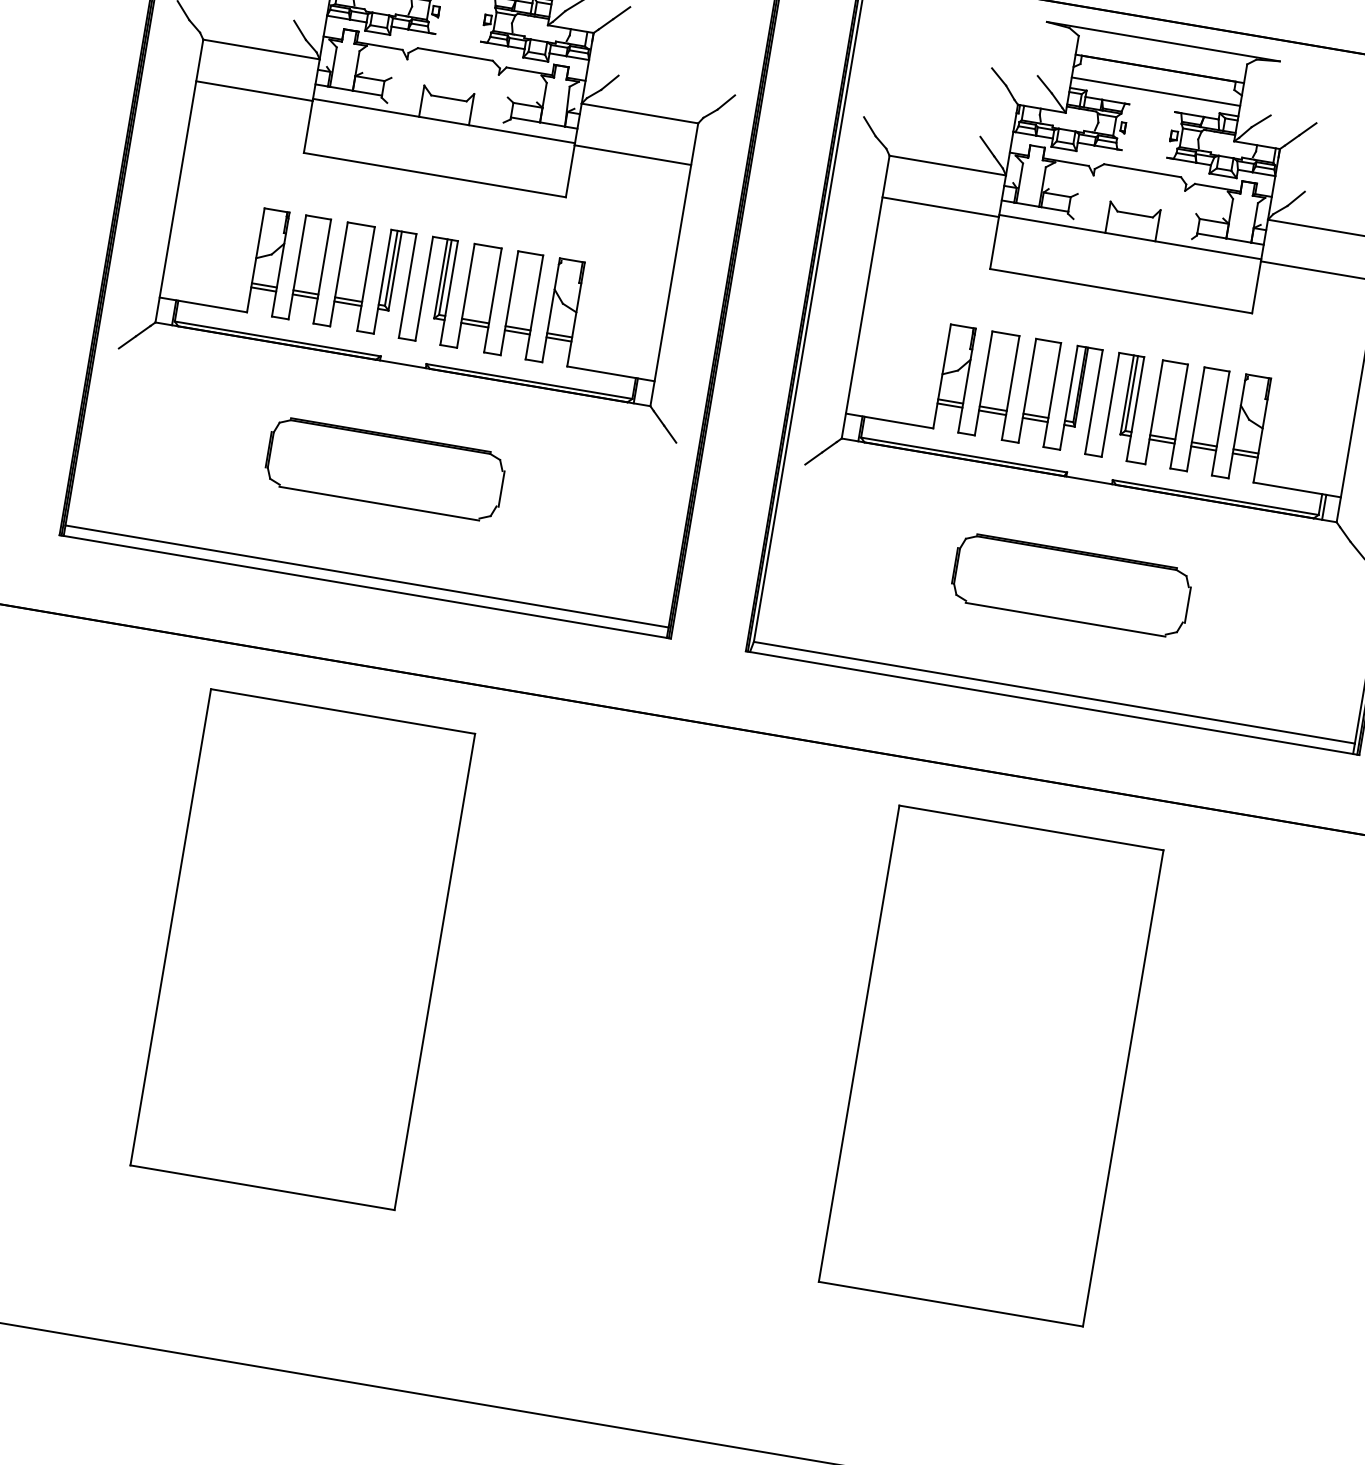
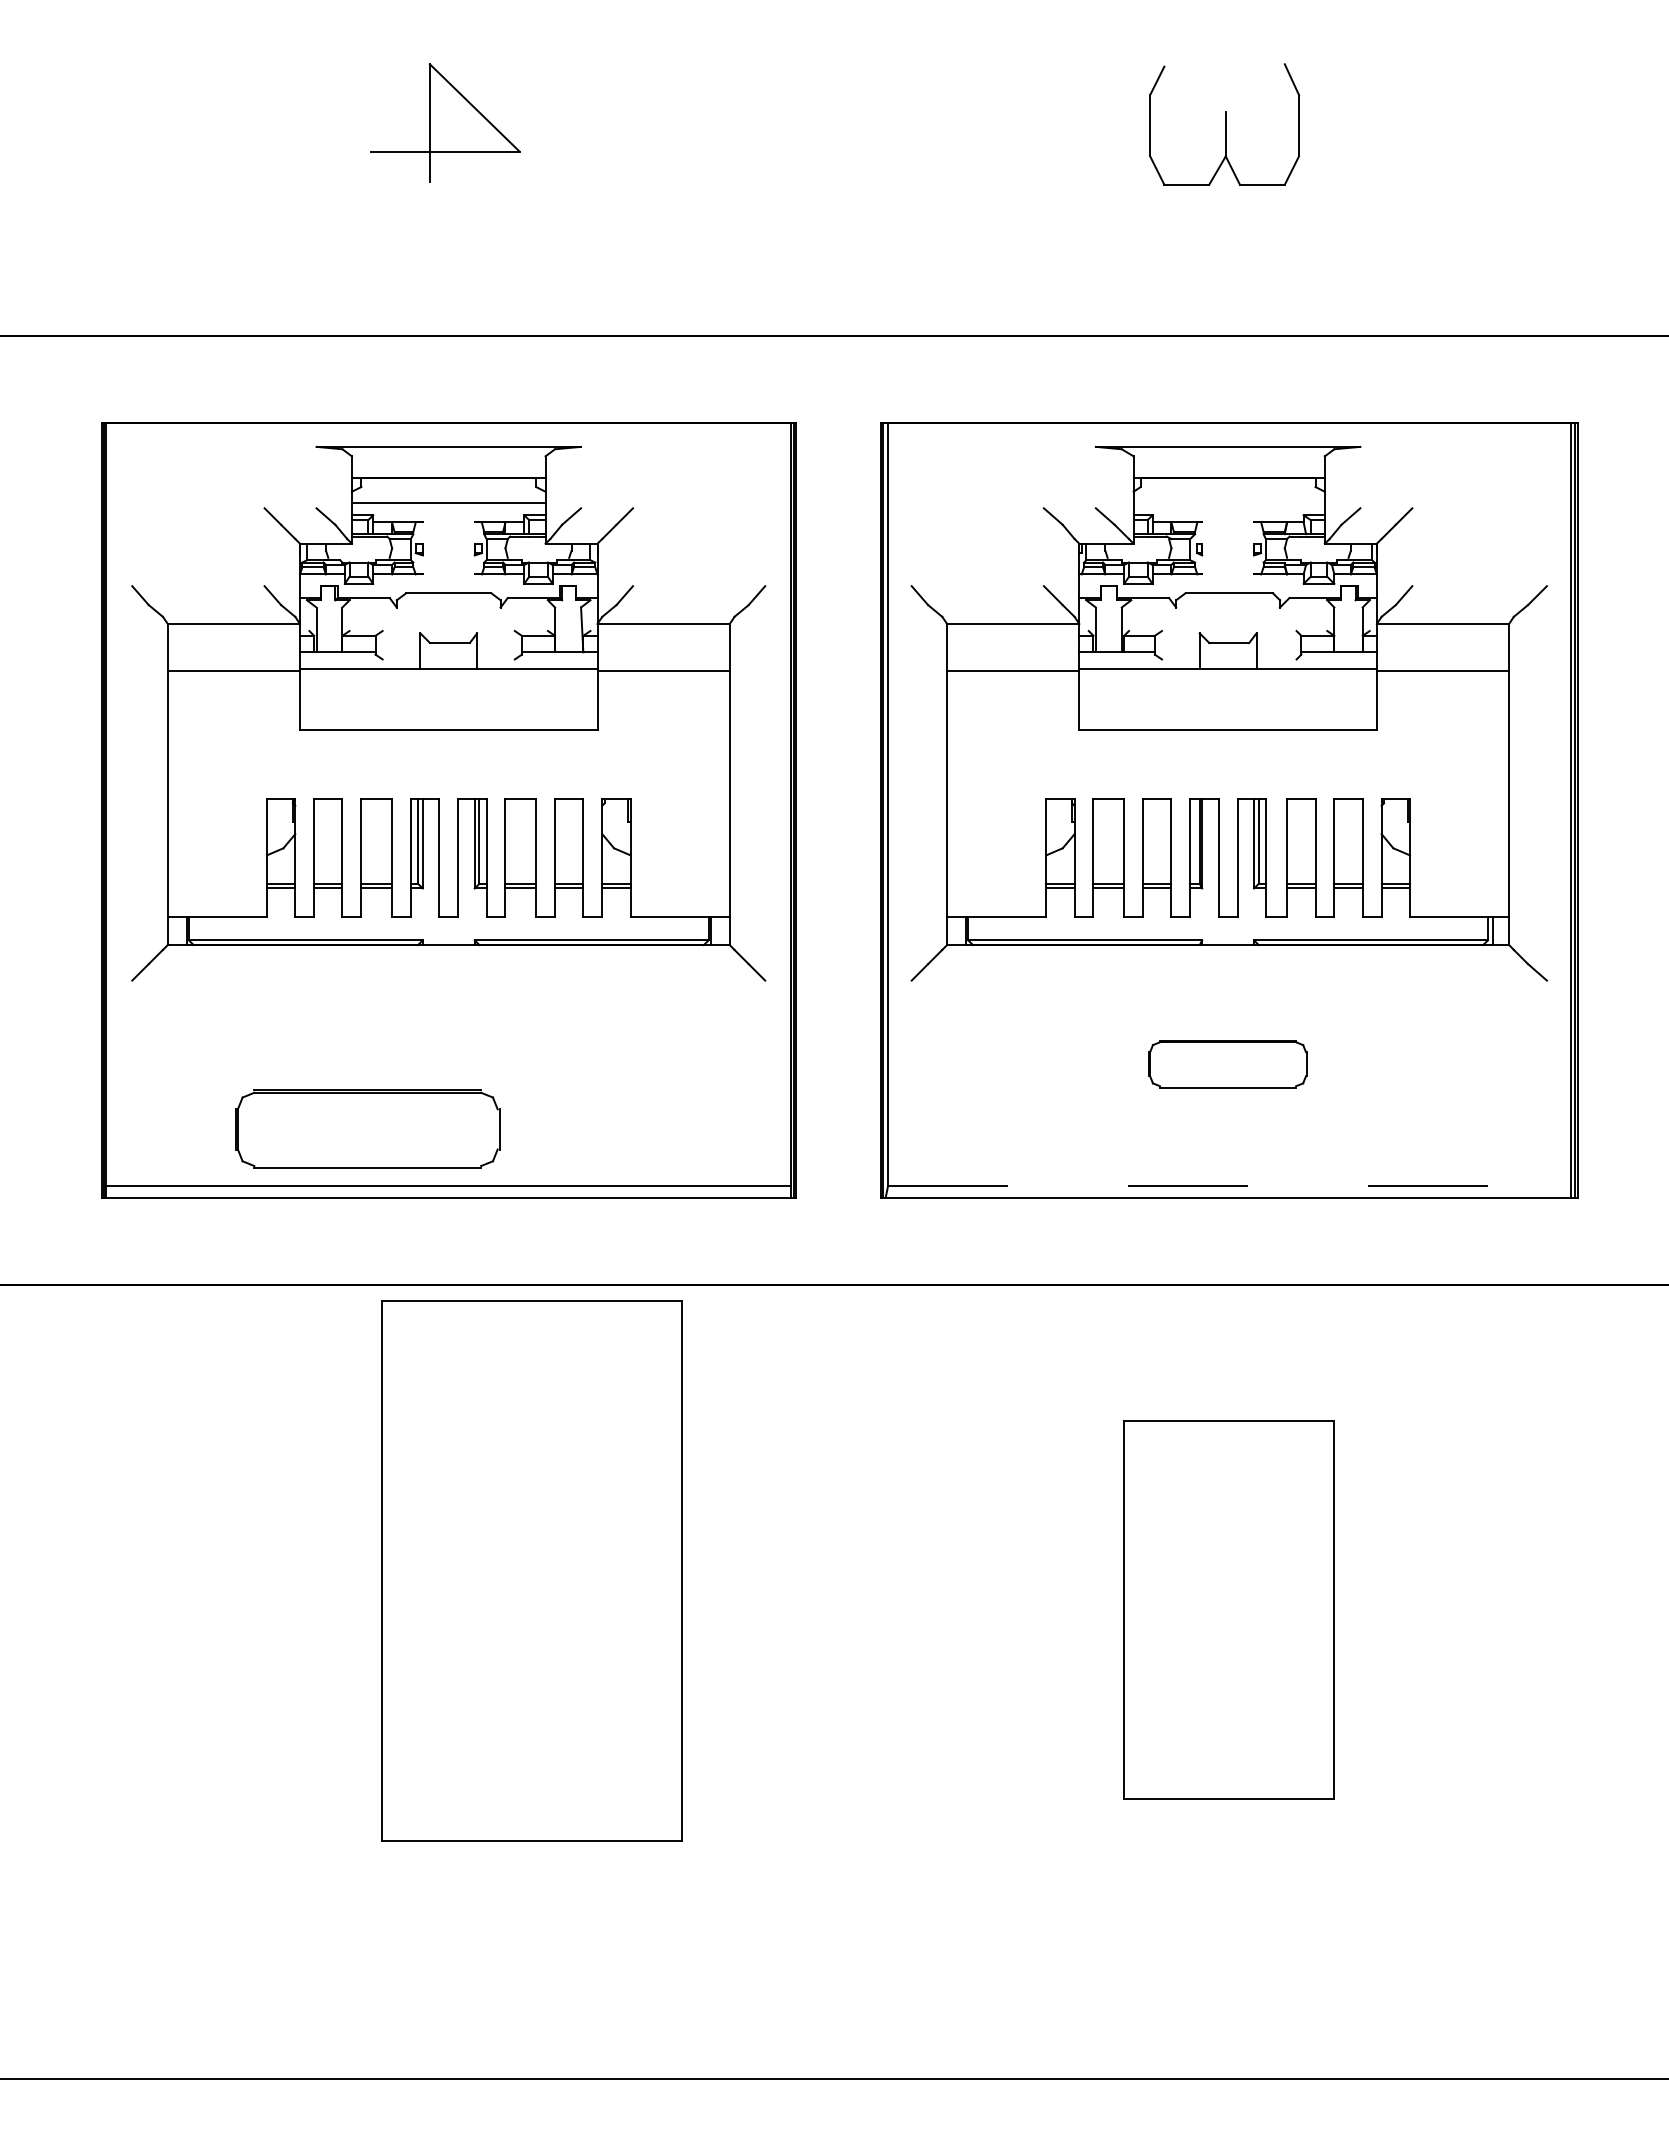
line: (1155, 91) -> (1228, 503), removed
part: (385, 468) -> (367, 1128), moved
part: (1071, 584) -> (1227, 1063), size x0.6
line: (1054, 693) -> (1229, 1186), solid -> dashed
part: (302, 949) -> (531, 1570), moved
part: (990, 1065) -> (1228, 1609), size x0.7

